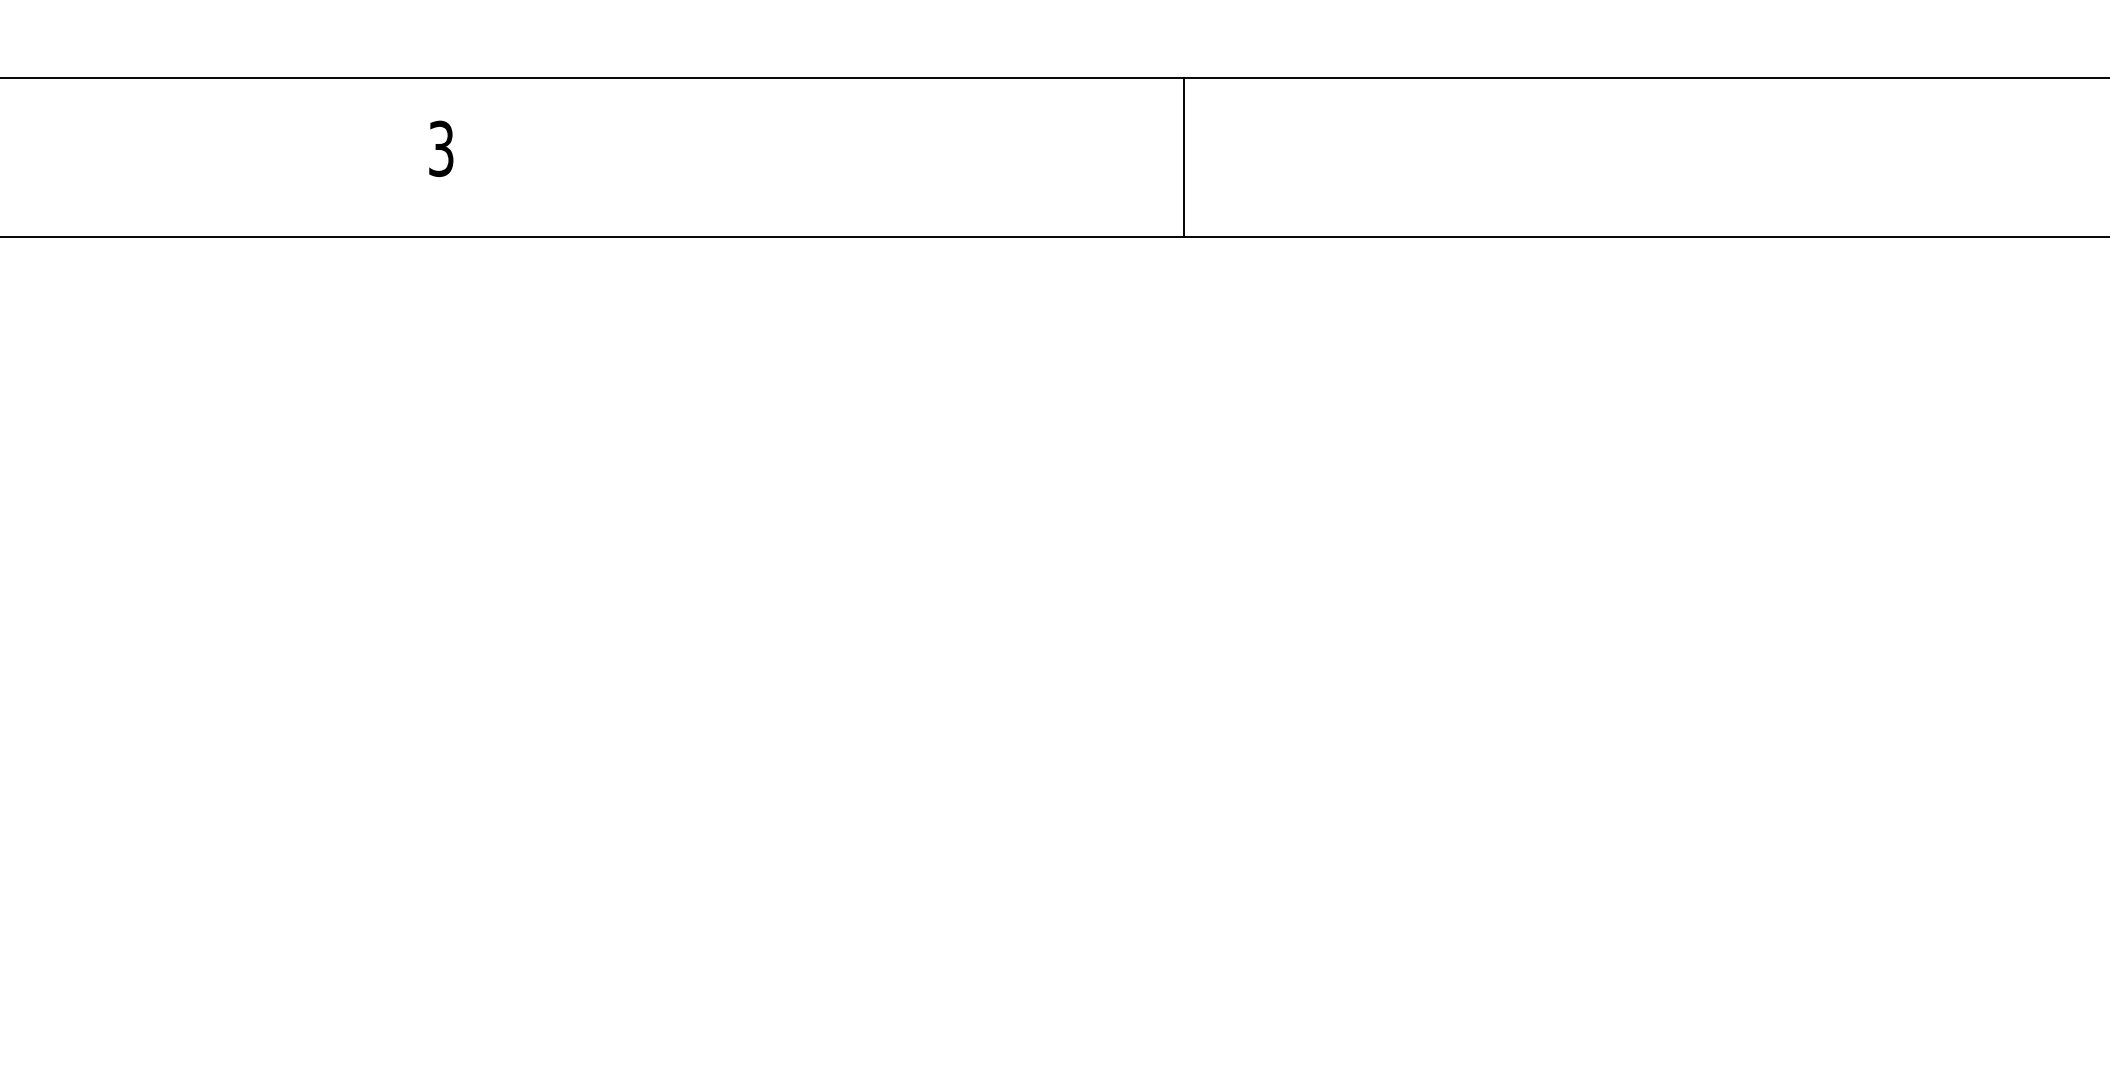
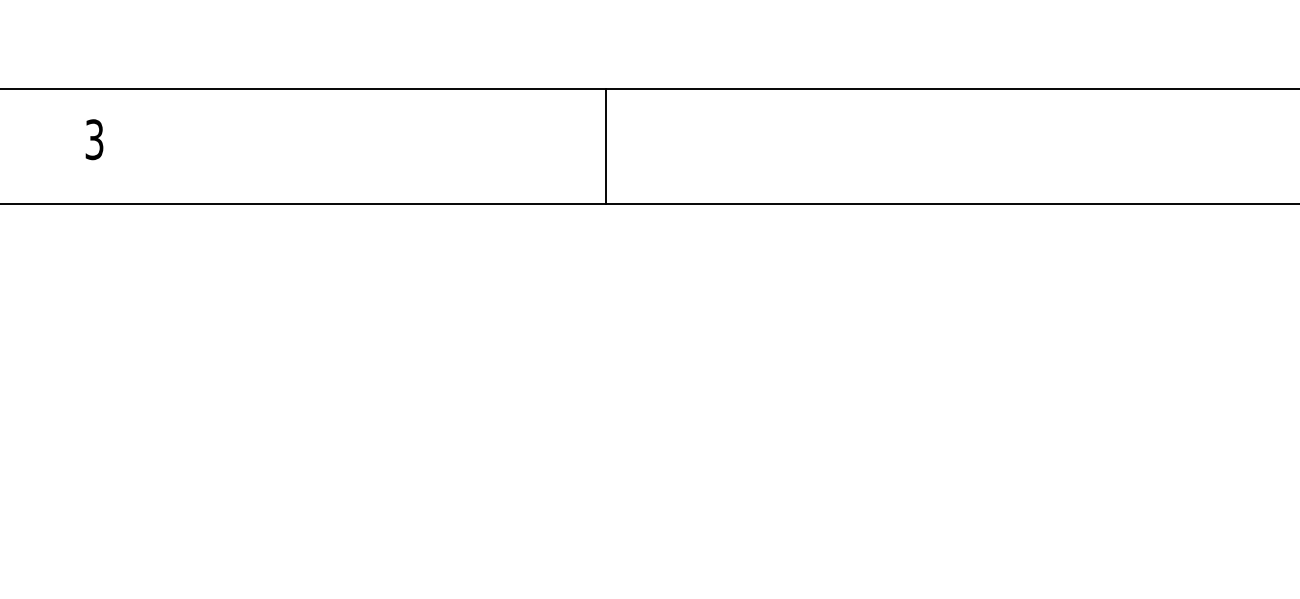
line: (1184, 157) -> (606, 145), moved

